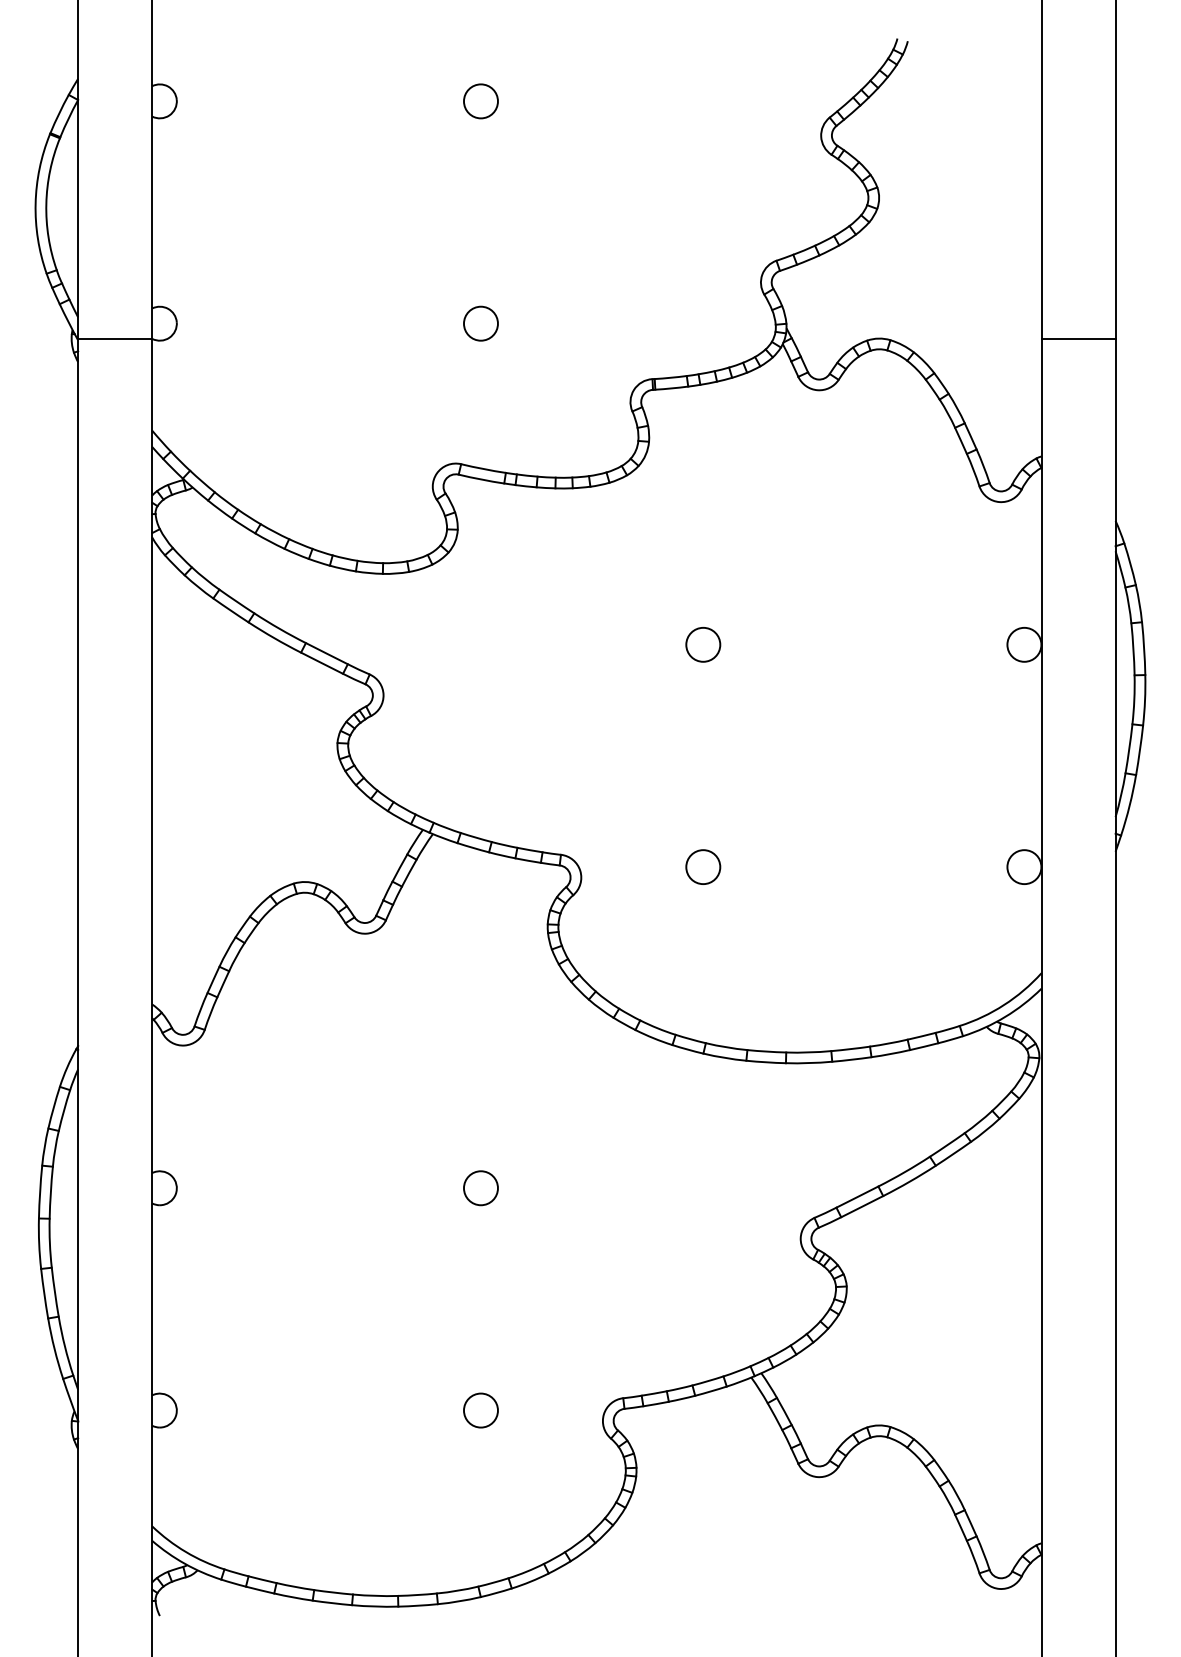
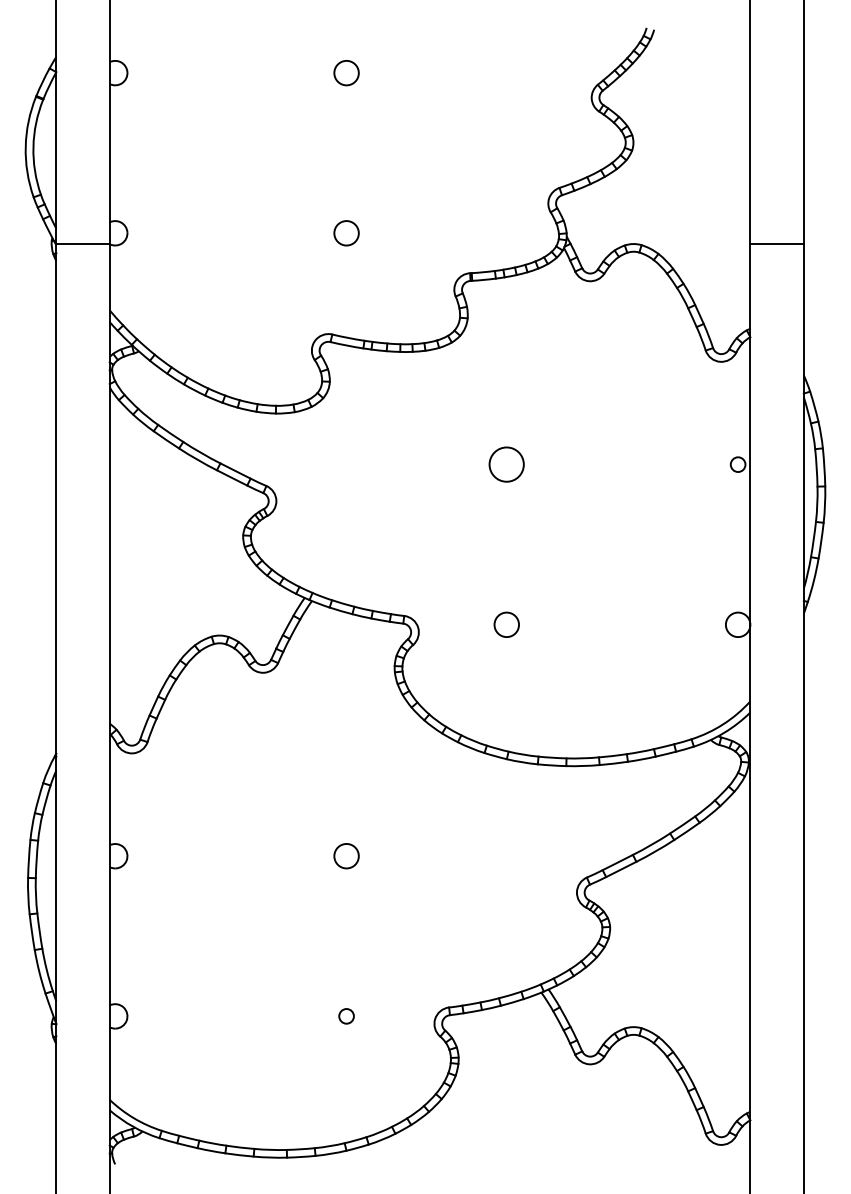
circle: (703, 644) -> (506, 464), size x1.4
circle: (1024, 644) -> (738, 464), size x0.6
circle: (480, 1410) -> (346, 1016), size x0.6

